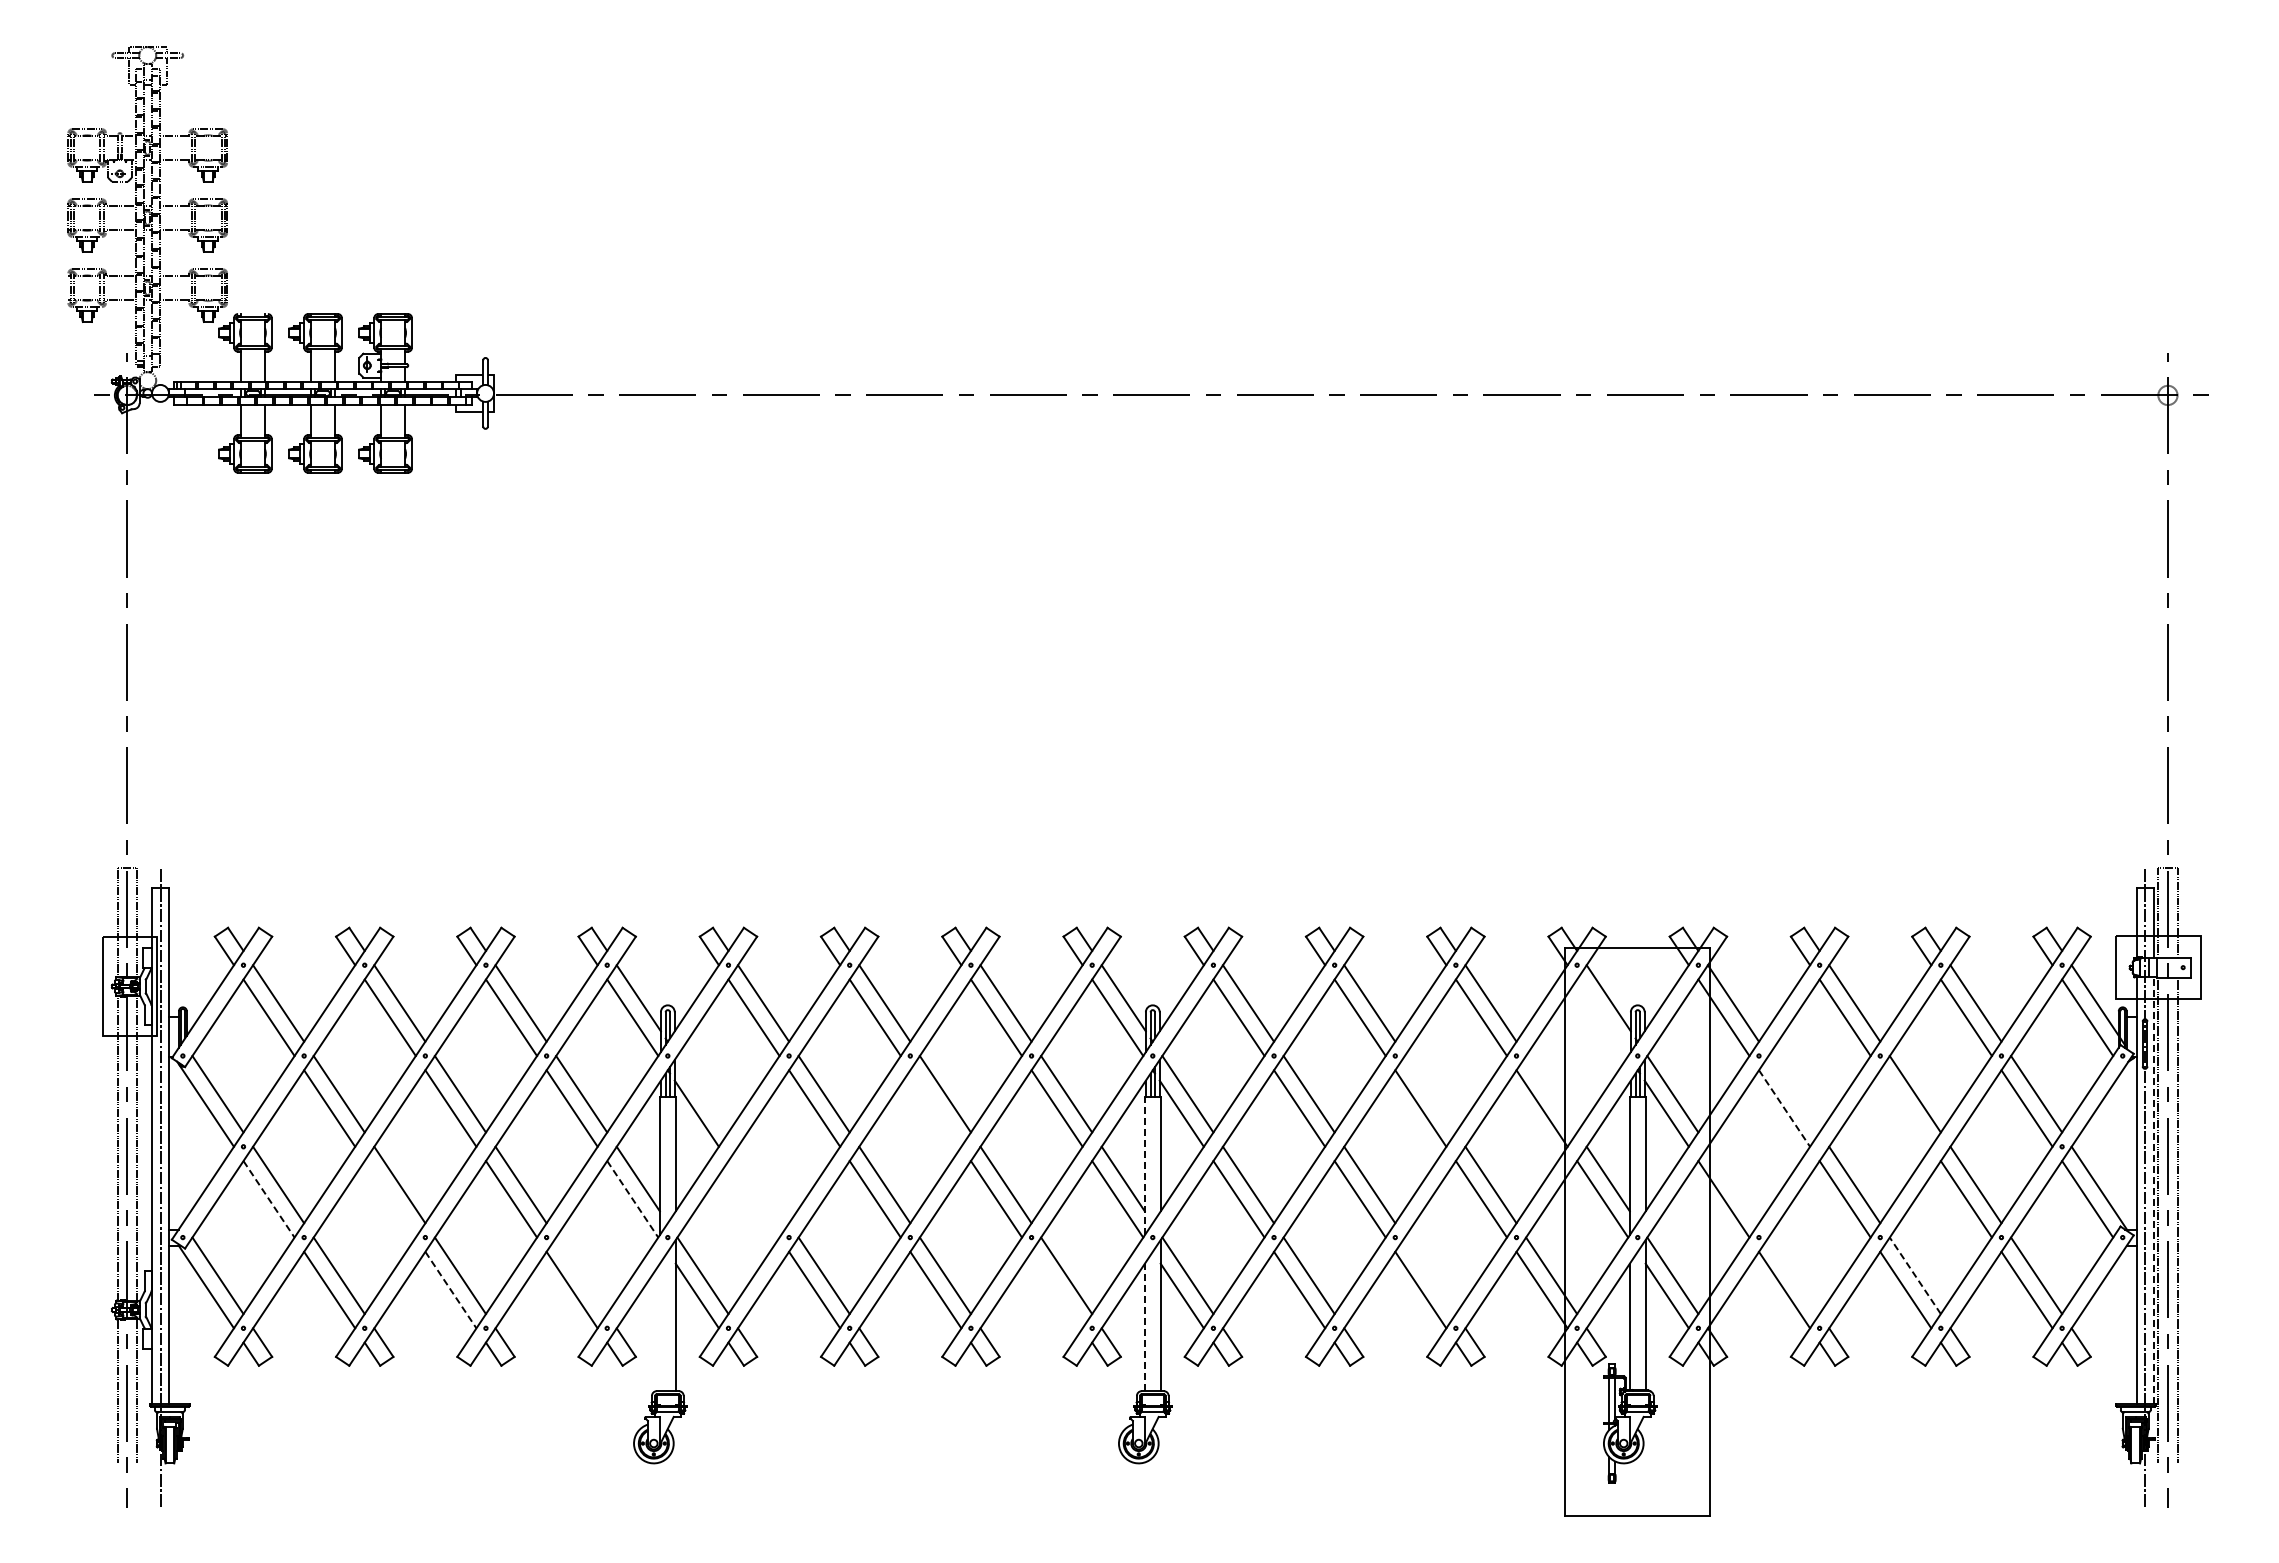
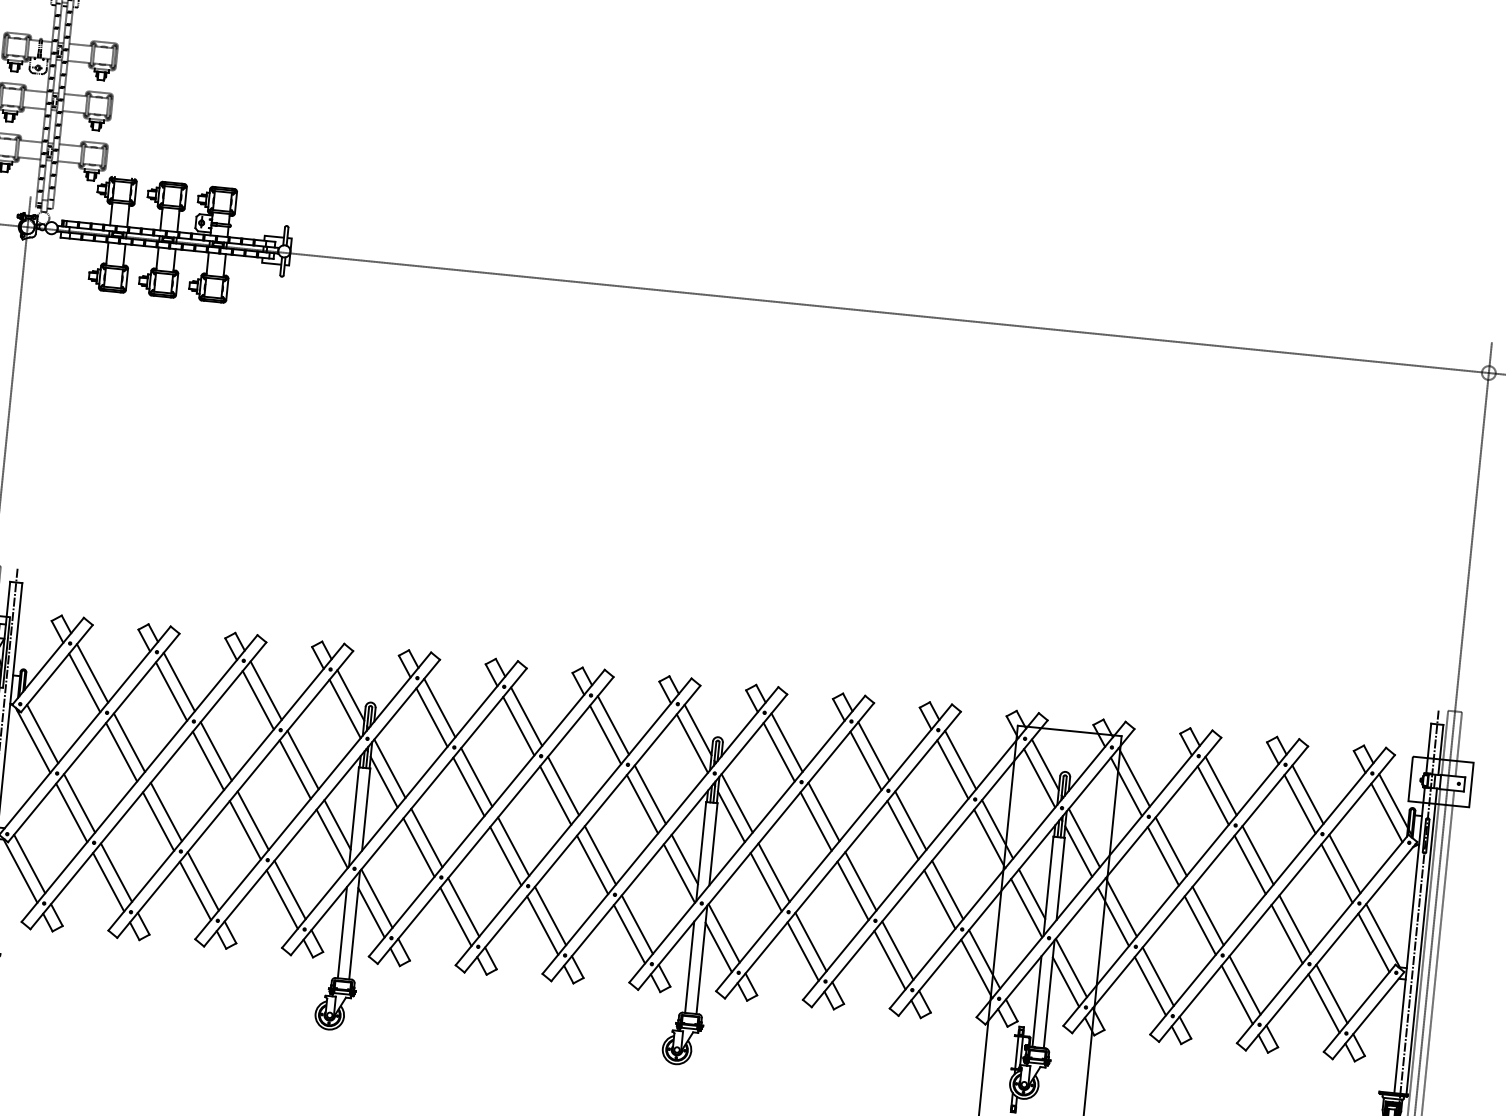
line: (1602, 1017) -> (1039, 778), added
line: (702, 1094) -> (389, 768), added
line: (1429, 1094) -> (910, 820), added
line: (1551, 1094) -> (997, 829), added
line: (1793, 1094) -> (1170, 846), added
line: (935, 1108) -> (555, 795), added
line: (1784, 1108) -> (1163, 856), dashed -> solid
line: (1905, 1108) -> (1249, 864), added
line: (1144, 1165) -> (701, 851), dashed -> solid
line: (763, 1184) -> (426, 837), added
line: (1733, 1184) -> (1121, 907), added
line: (2153, 1190) -> (1421, 941), dashed -> solid
line: (269, 1199) -> (72, 813), dashed -> solid
line: (389, 1199) -> (157, 821), added
line: (632, 1199) -> (331, 839), dashed -> solid
line: (753, 1199) -> (418, 847), added
line: (581, 1275) -> (290, 889), added
line: (1429, 1275) -> (897, 950), added
line: (1793, 1275) -> (1157, 976), added
line: (1915, 1275) -> (1245, 985), dashed -> solid
line: (1056, 1289) -> (629, 933), added
line: (450, 1290) -> (195, 891), dashed -> solid
line: (659, 1327) -> (342, 932), added
line: (1144, 1327) -> (689, 967), dashed -> solid

